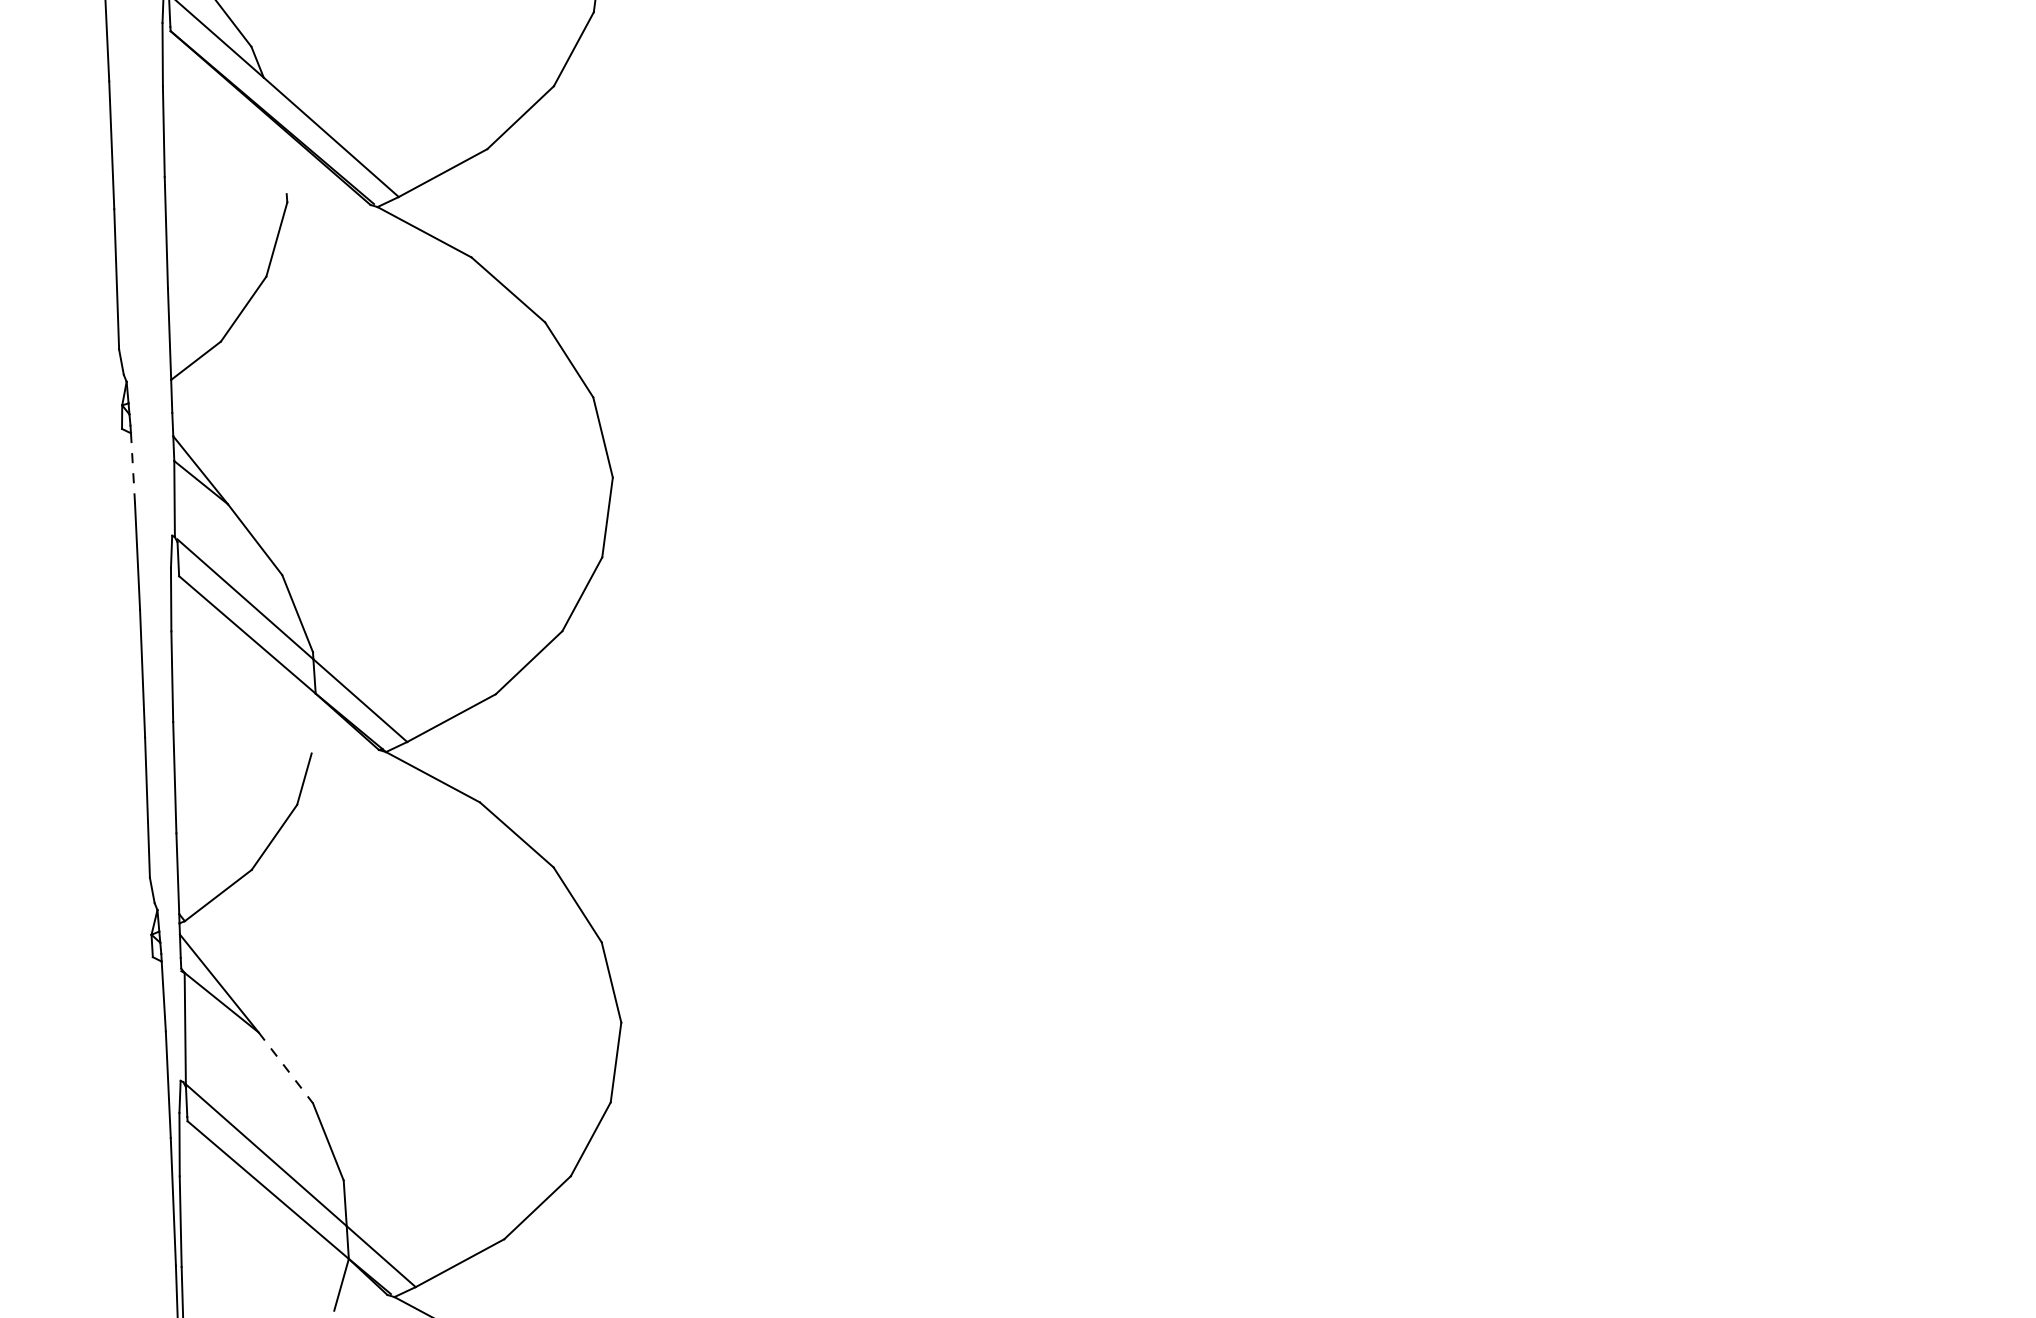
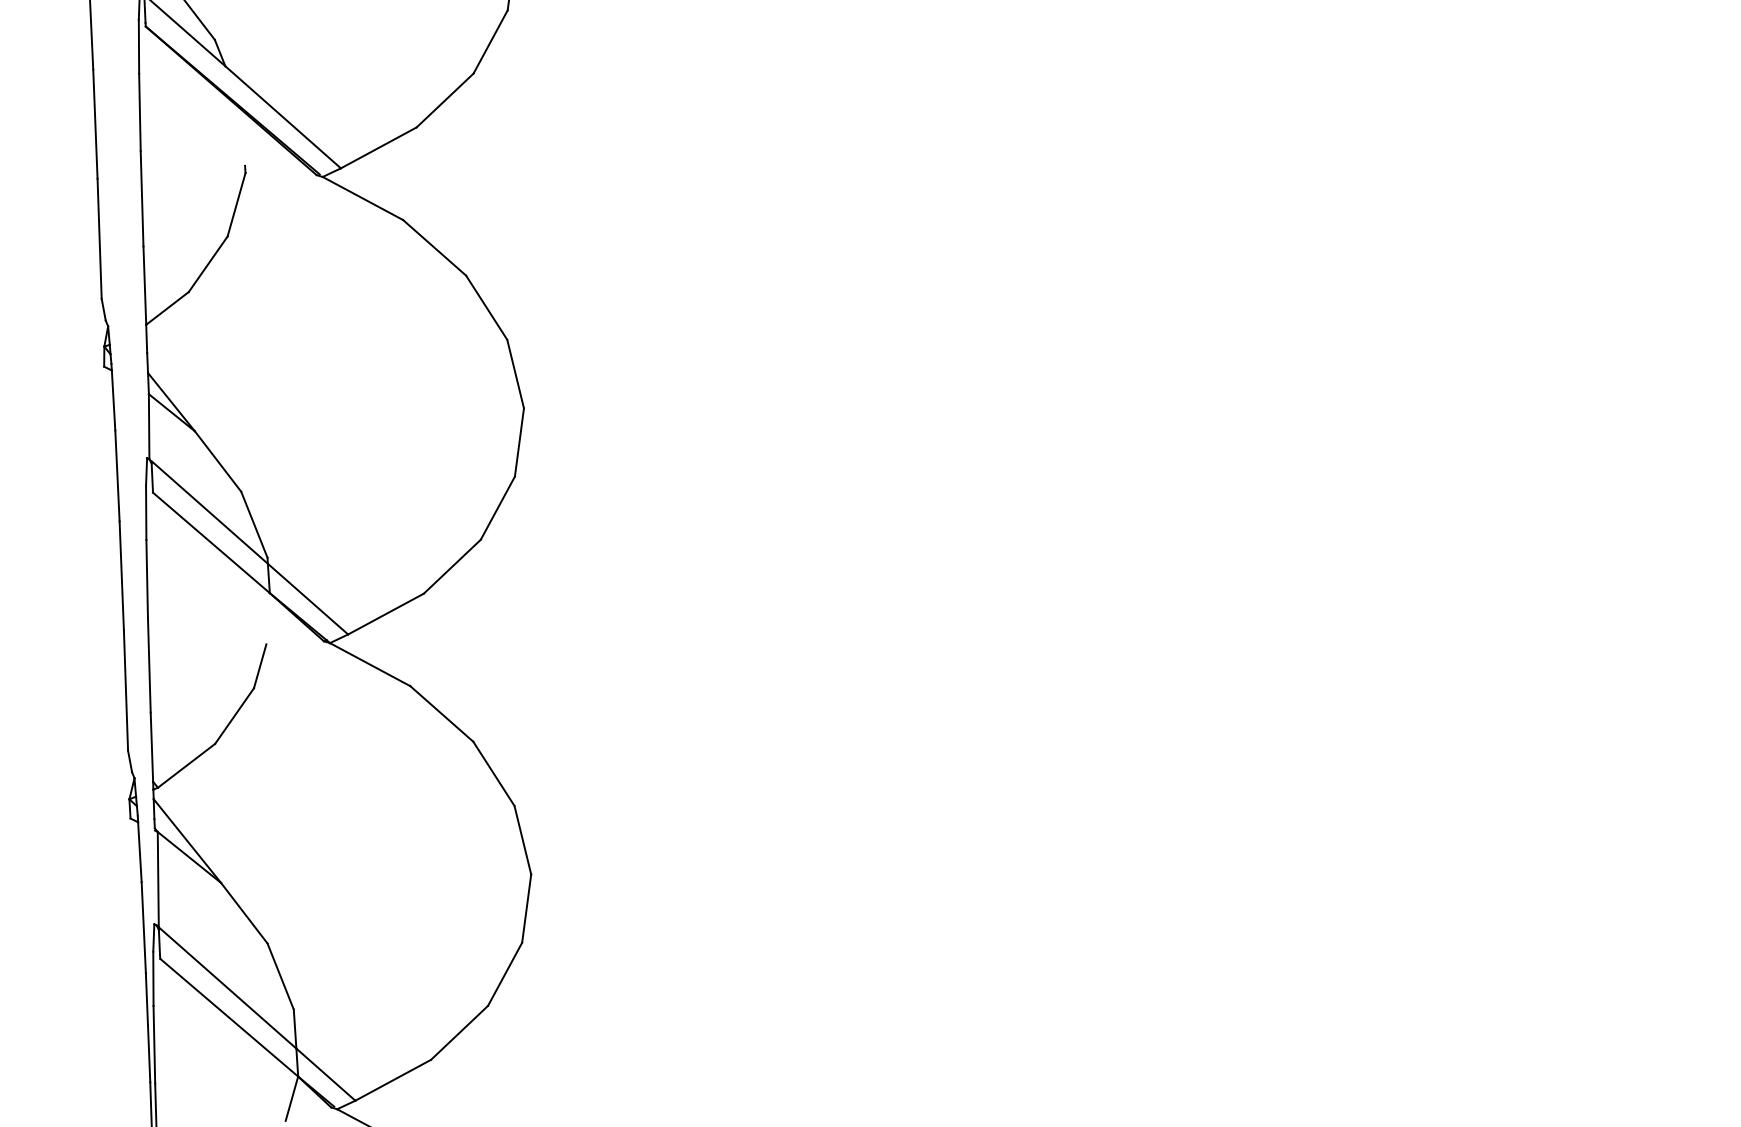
line: (132, 467) -> (113, 399), dashed -> solid
line: (286, 1068) -> (244, 913), dashed -> solid

